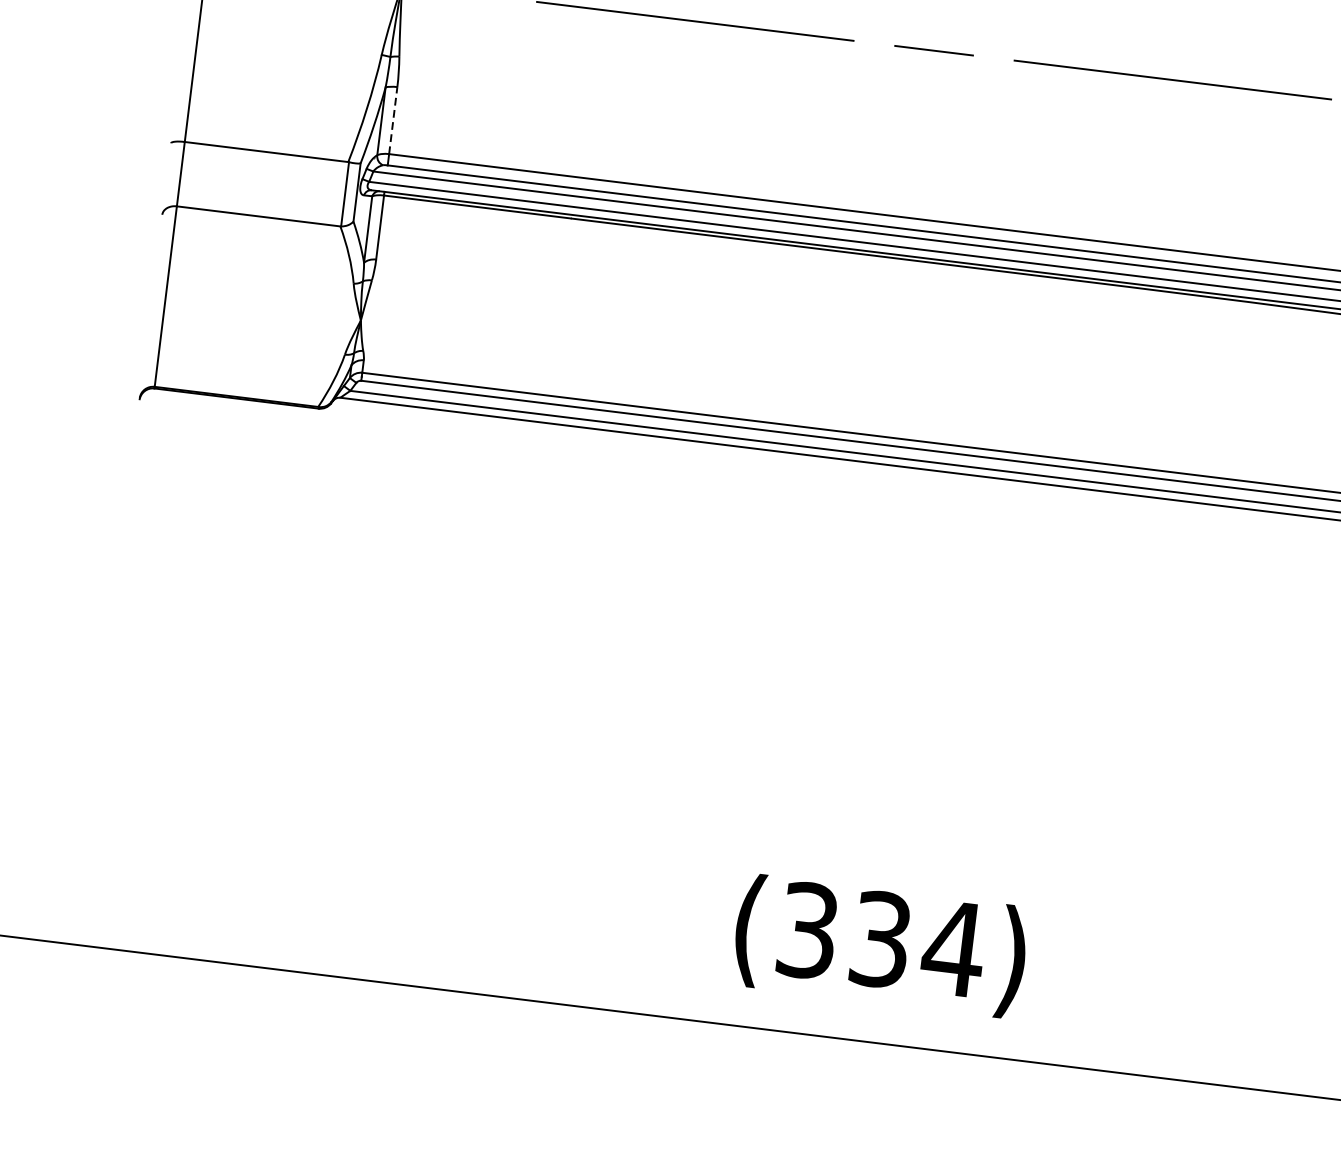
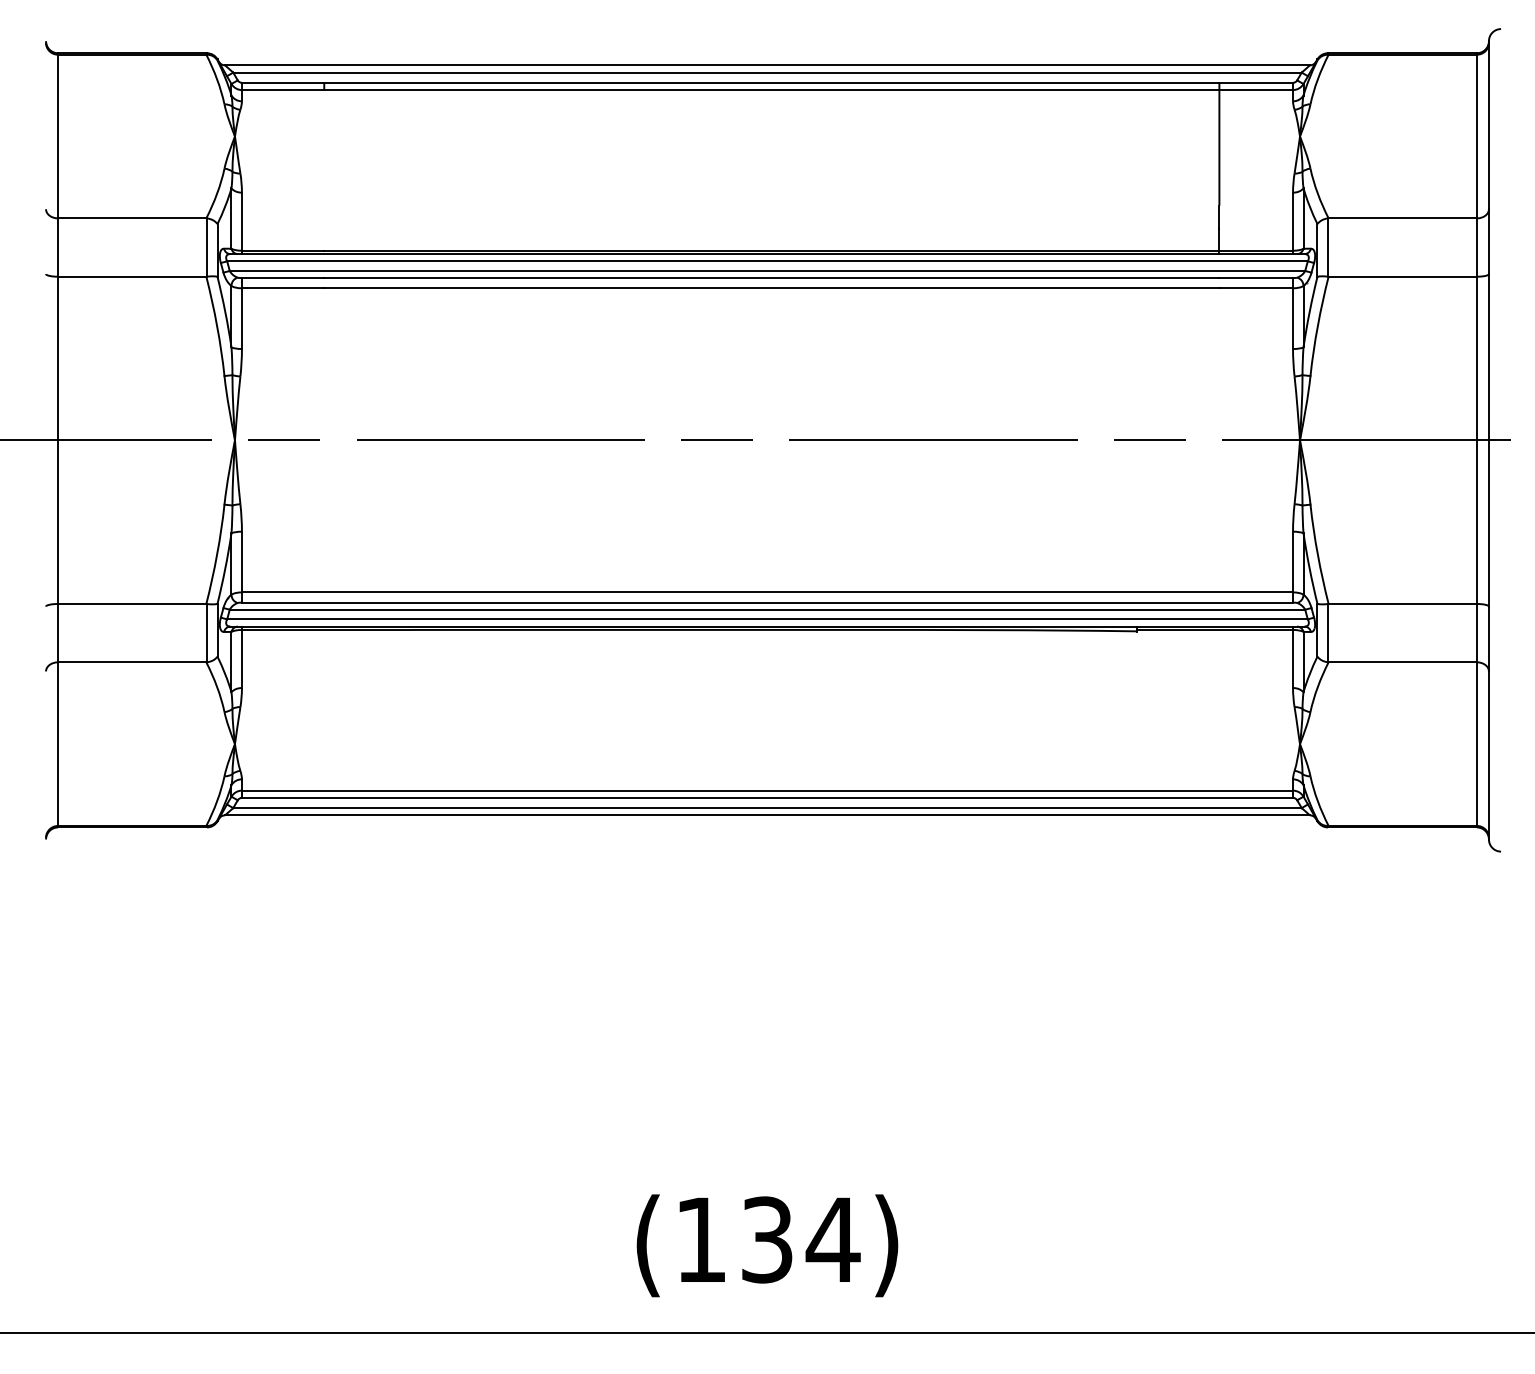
line: (392, 119) -> (241, 561), dashed -> solid
text: (808, 930) -> (701, 1239), (334) -> (134)

